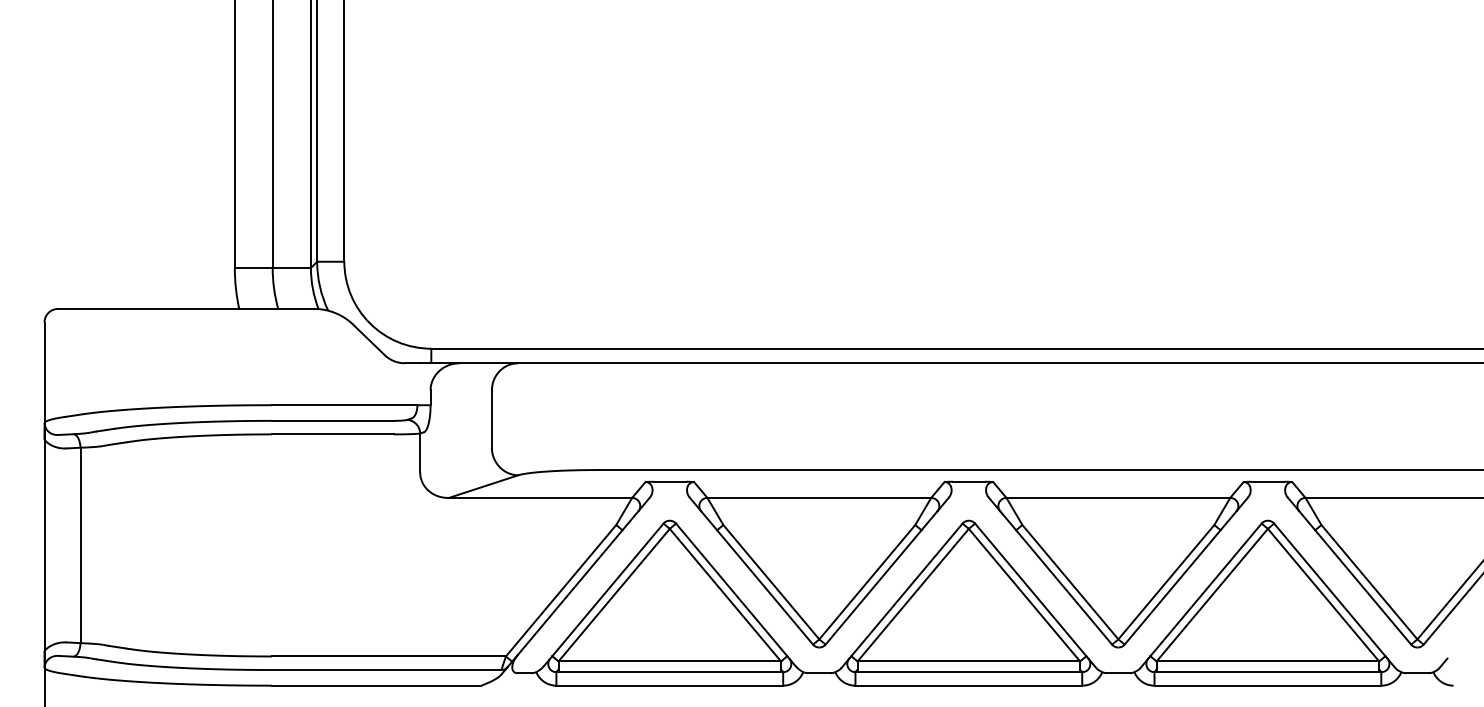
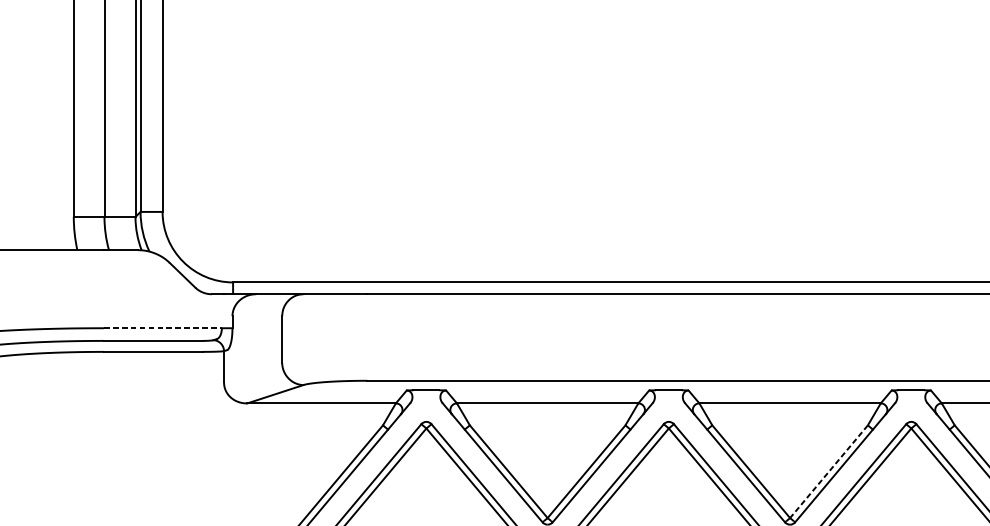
line: (344, 405) -> (162, 328), solid -> dashed
line: (1166, 582) -> (829, 471), solid -> dashed

